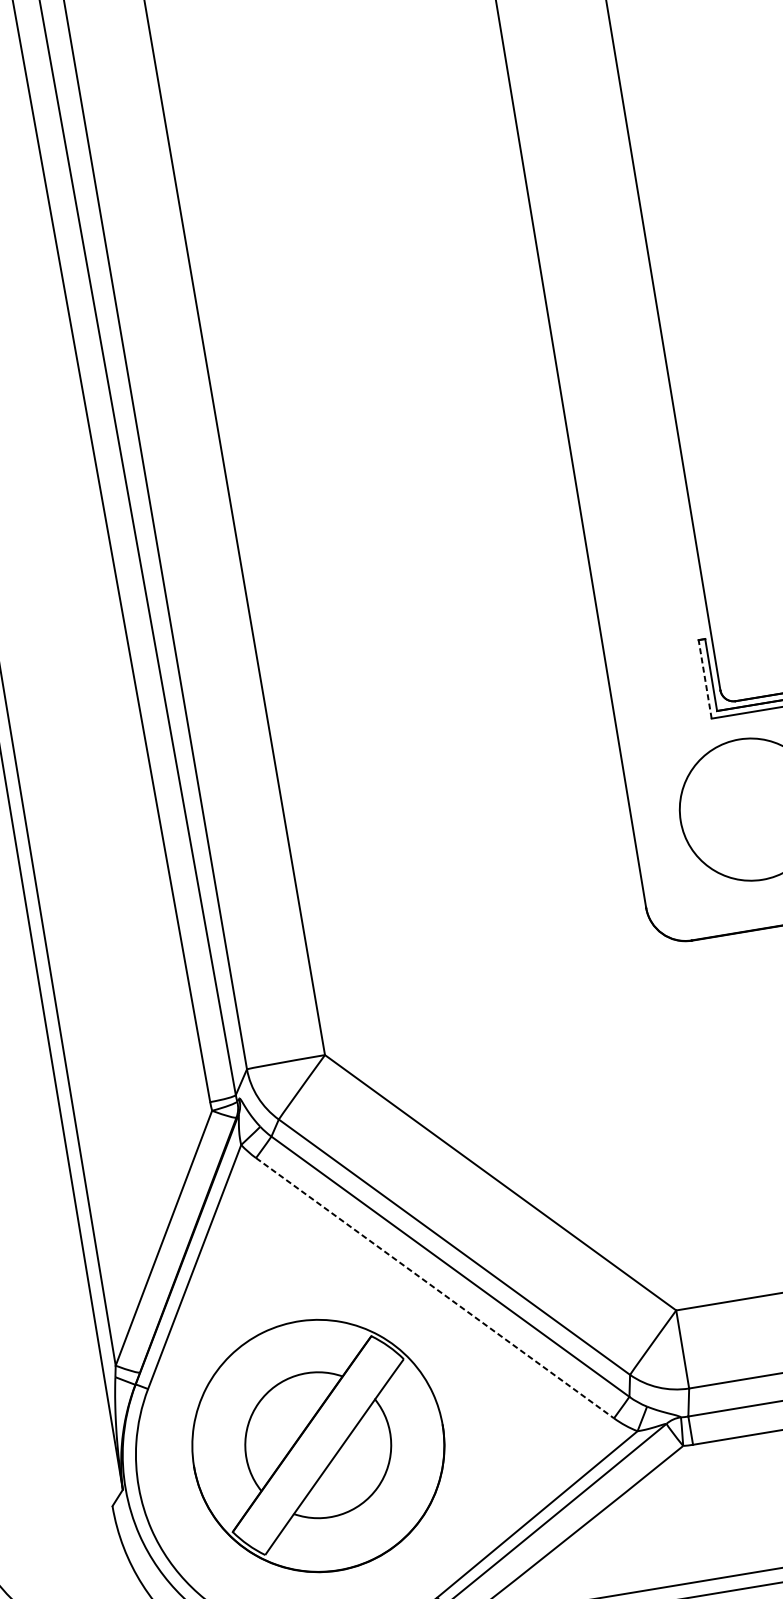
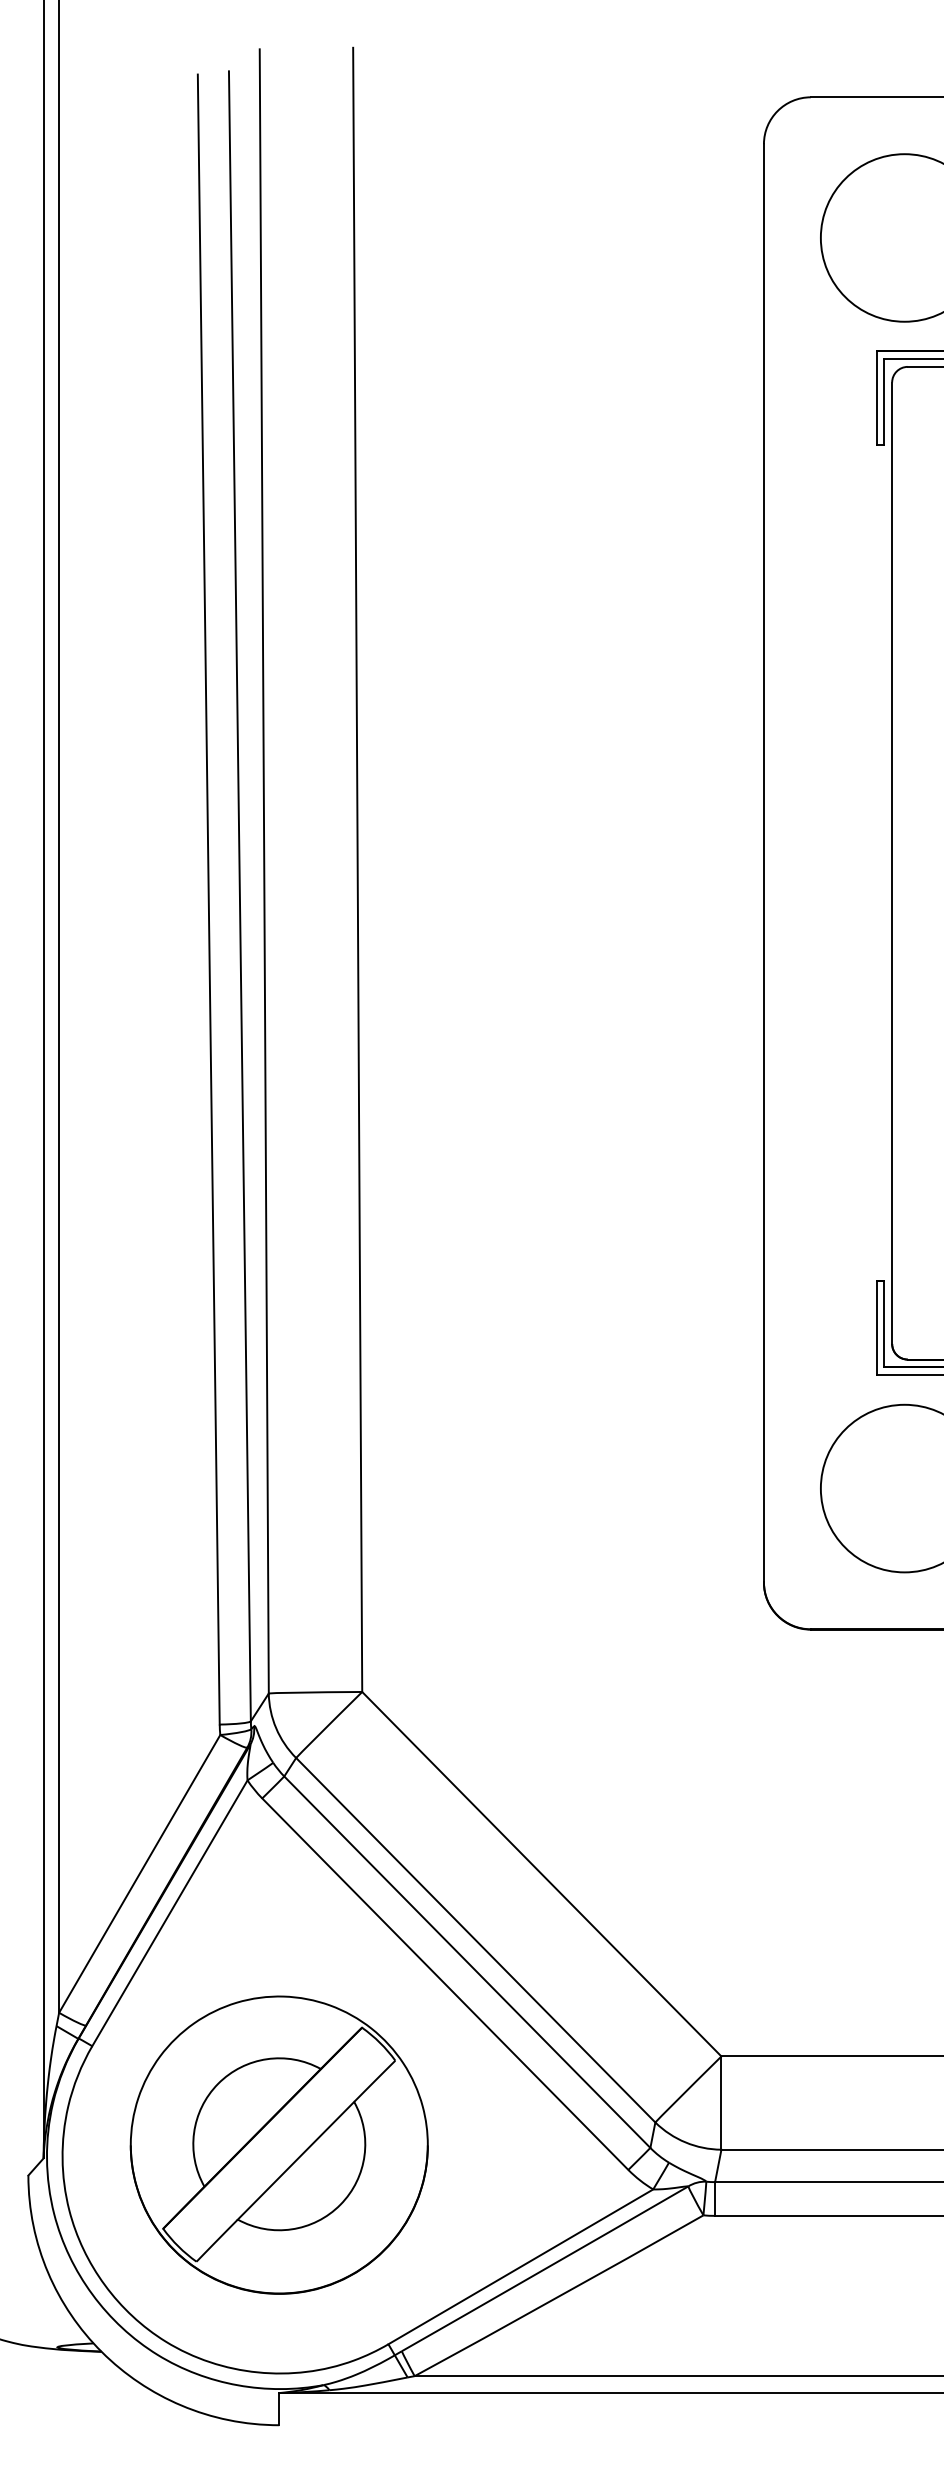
line: (705, 679) -> (876, 1328), dashed -> solid
line: (435, 1288) -> (445, 1984), dashed -> solid

